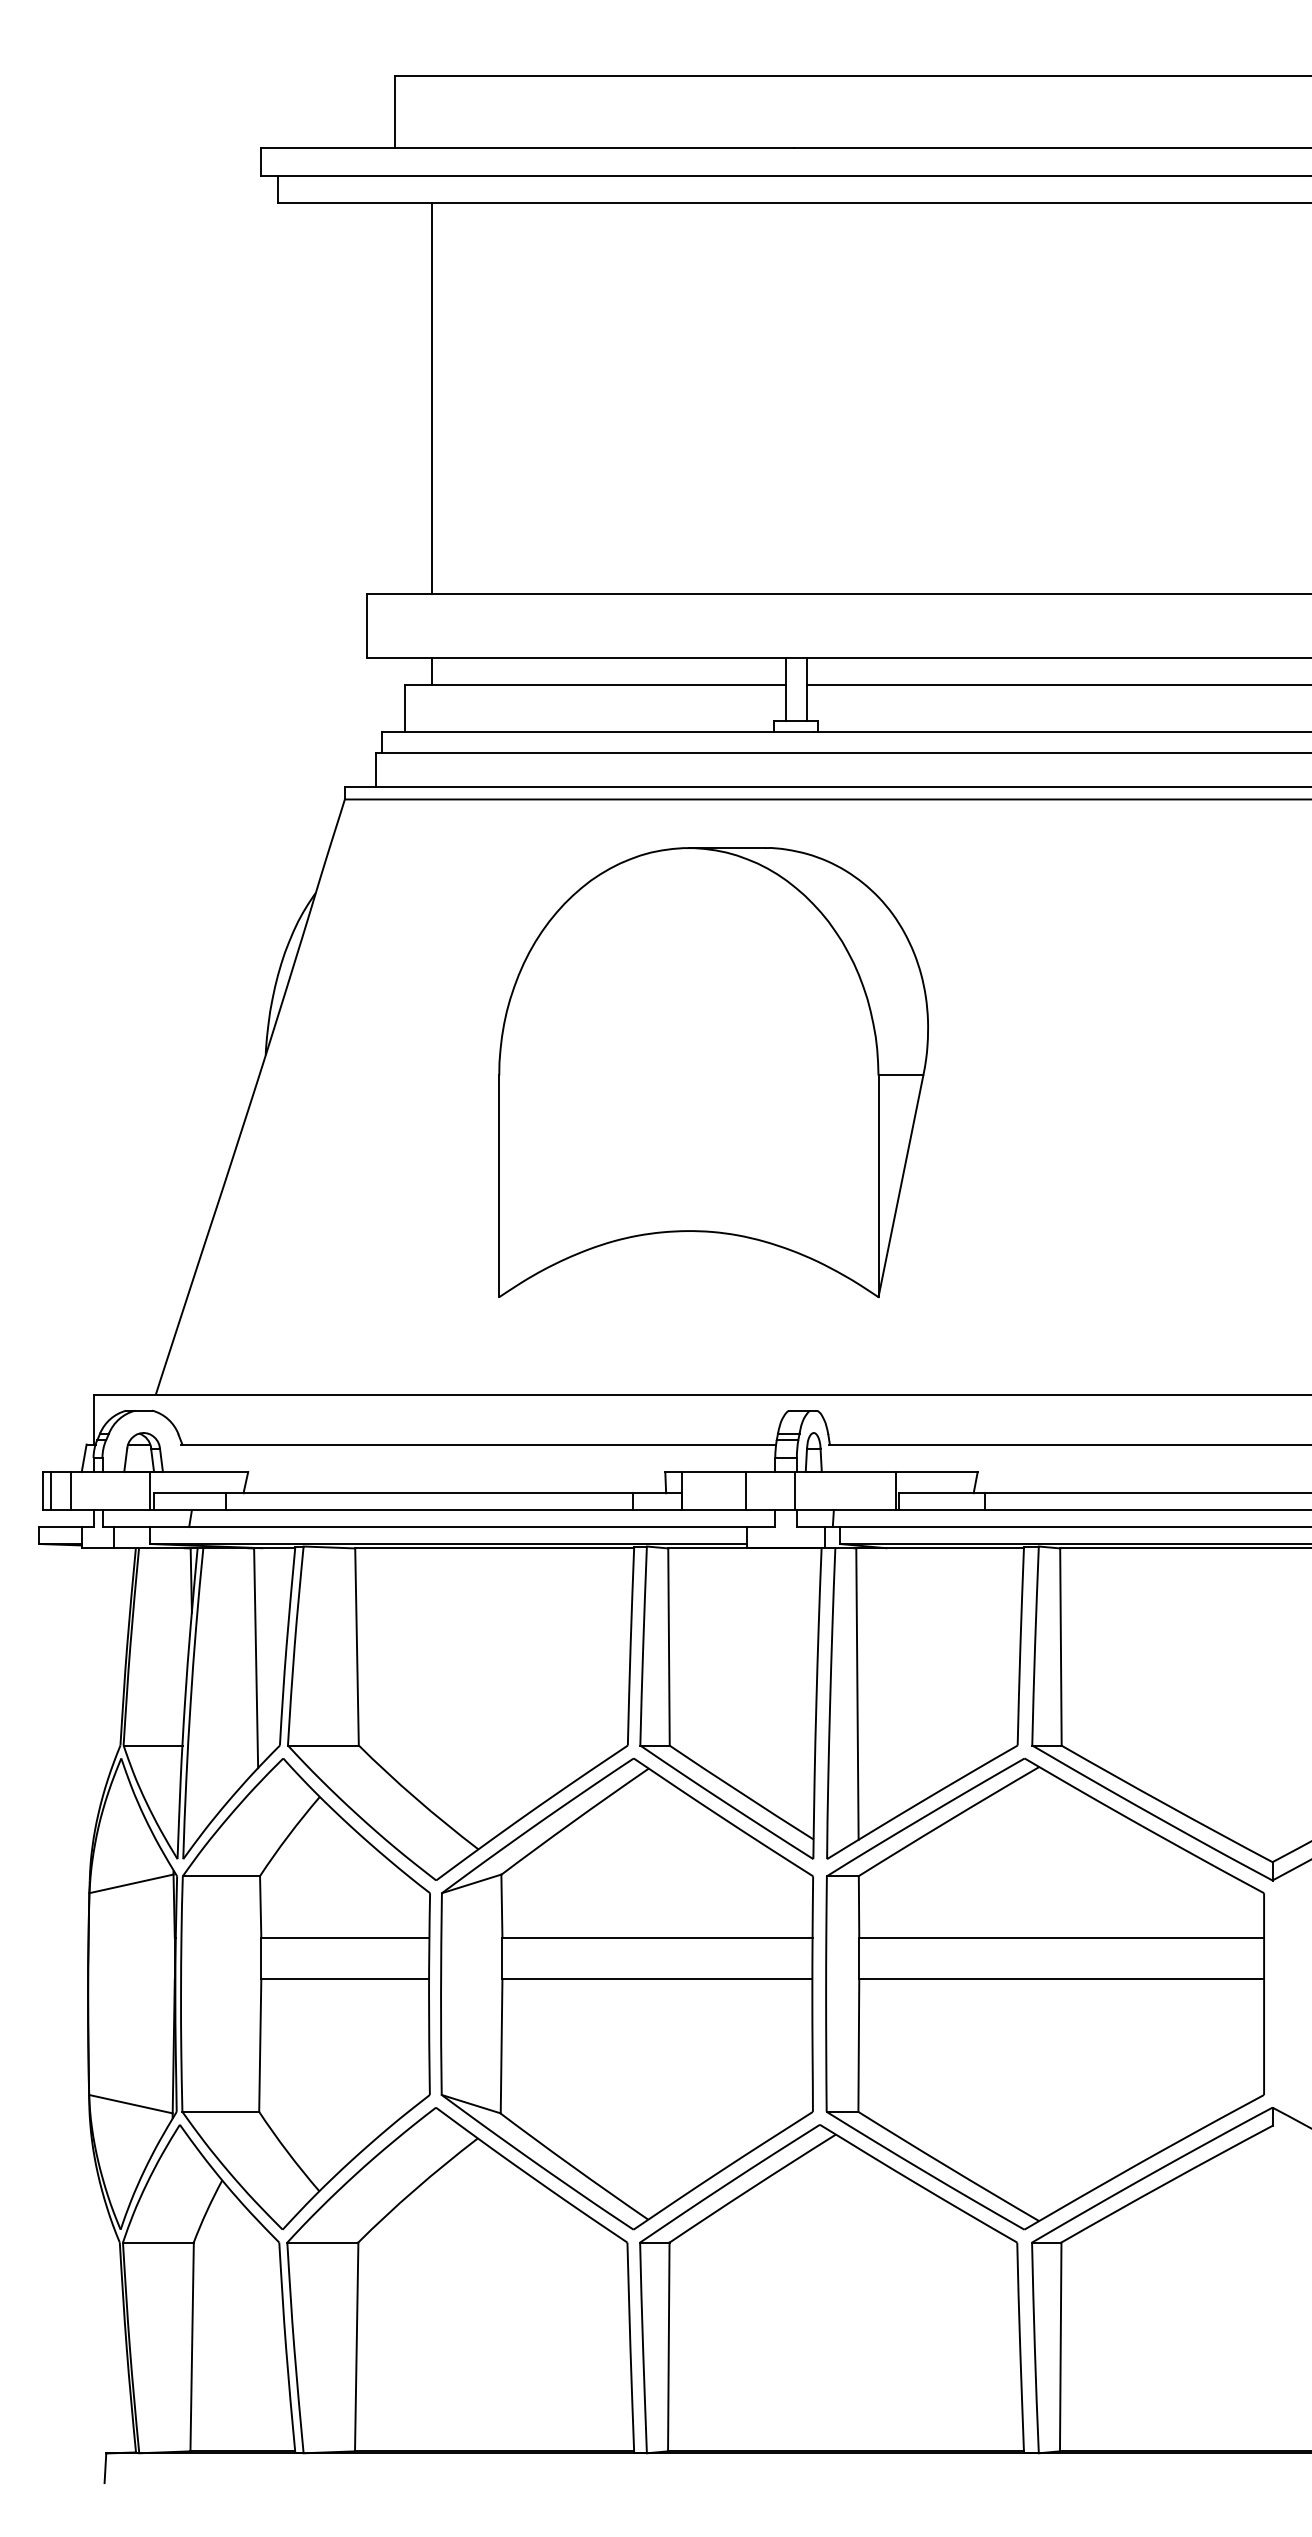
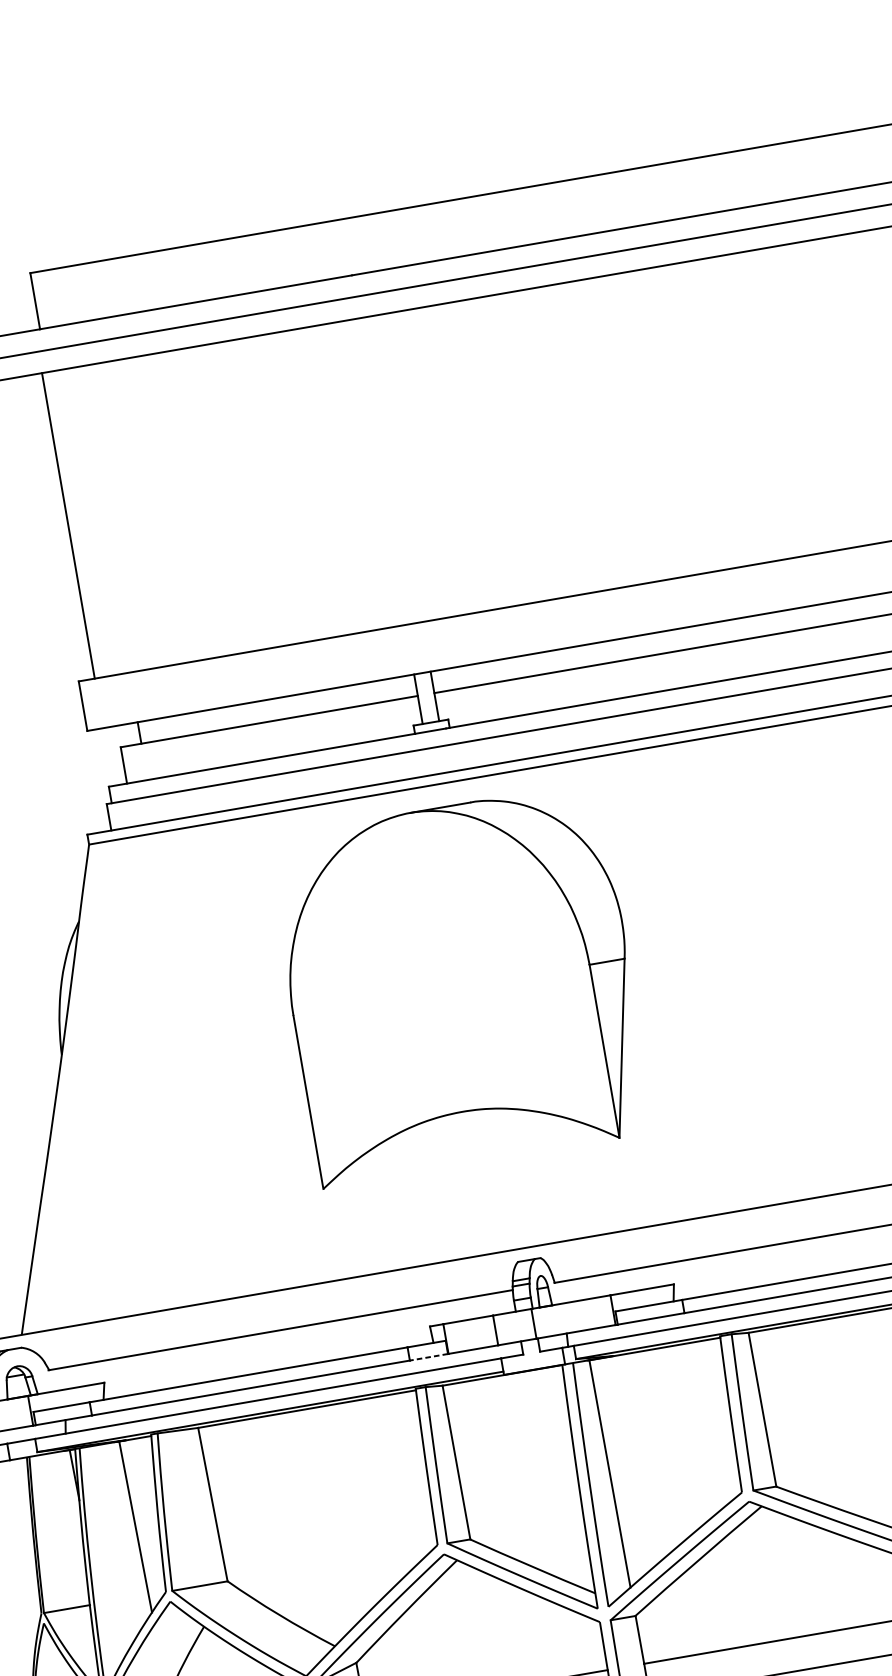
line: (431, 398) -> (68, 525), moved
part: (713, 1072) -> (460, 984), moved
line: (656, 1510) -> (428, 1357), solid -> dashed

